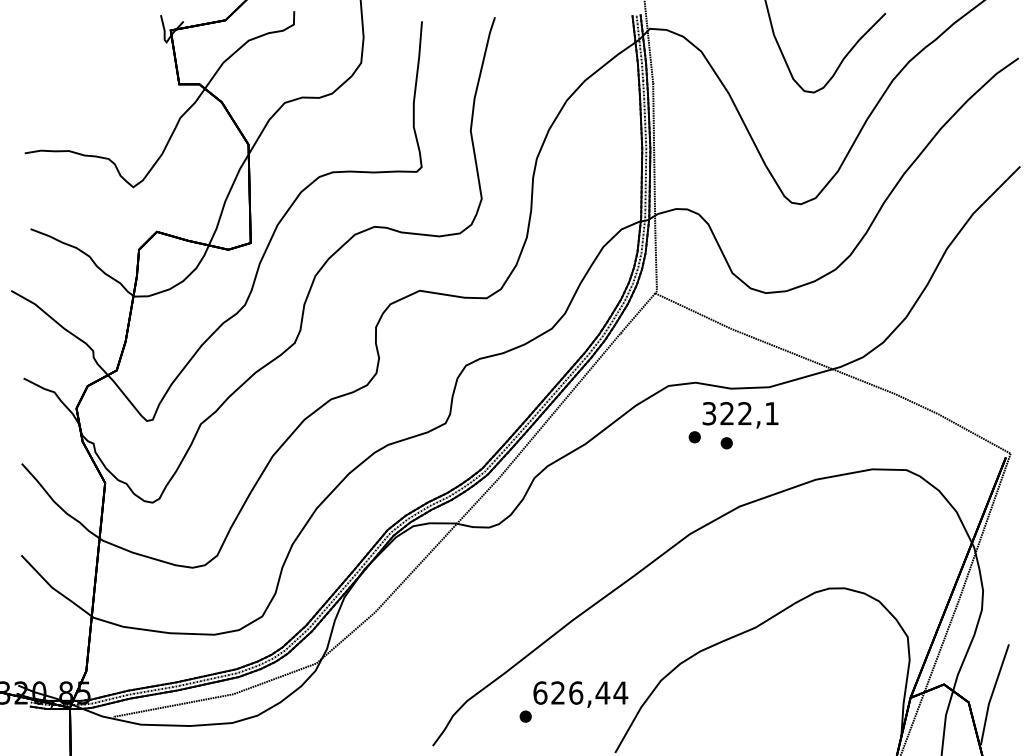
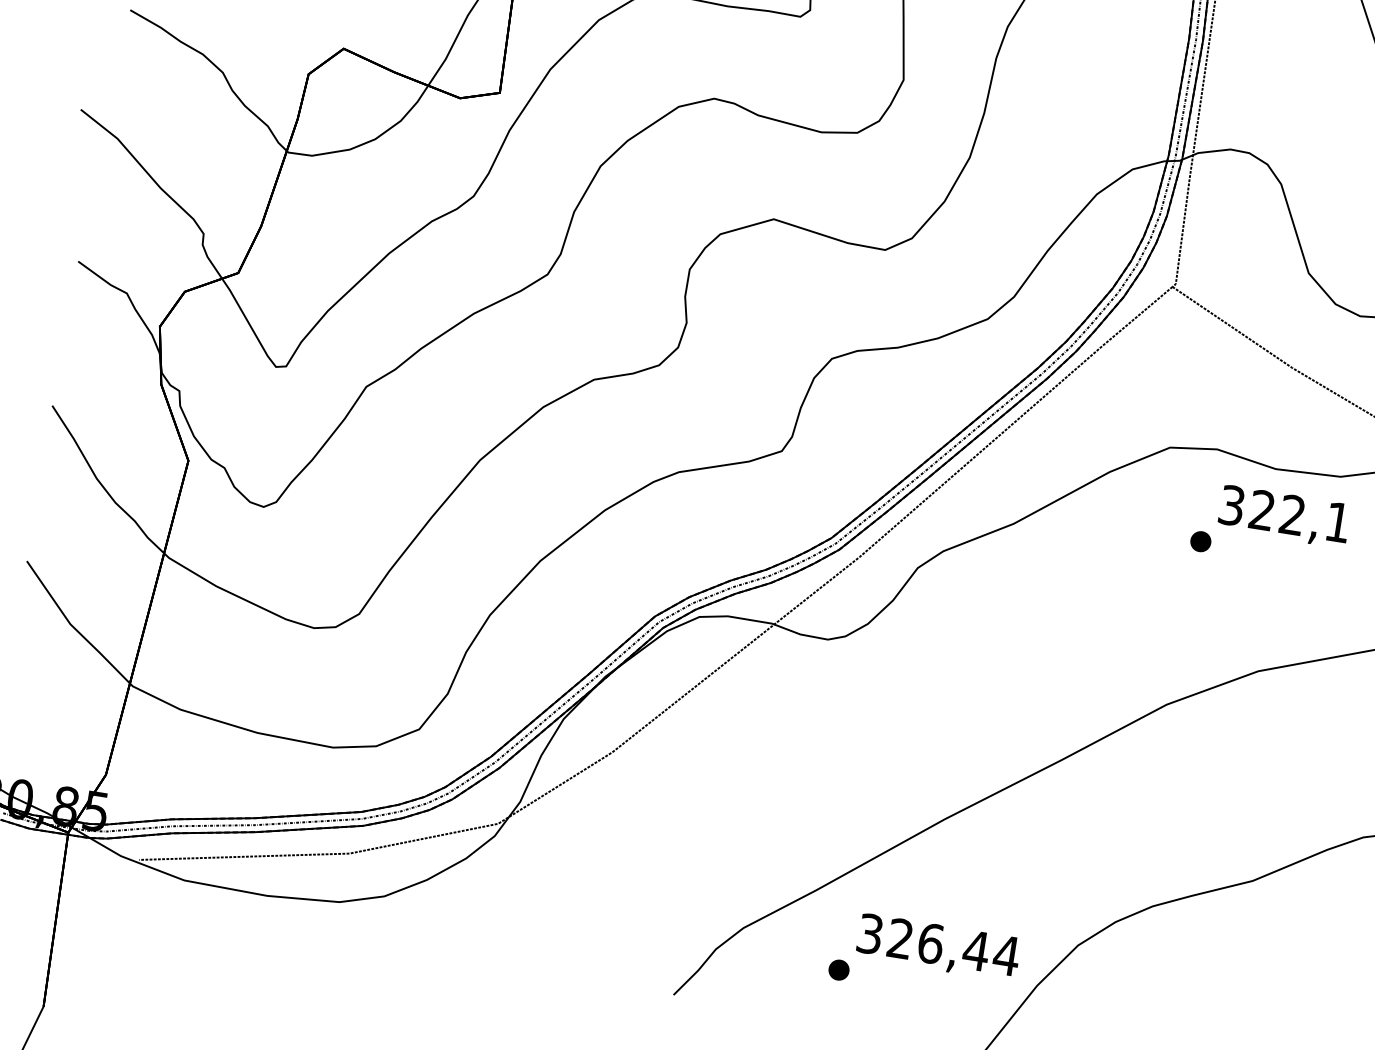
part: (726, 443) -> (1252, 560), removed
text: (540, 692) -> (870, 933), 626,44 -> 326,44

